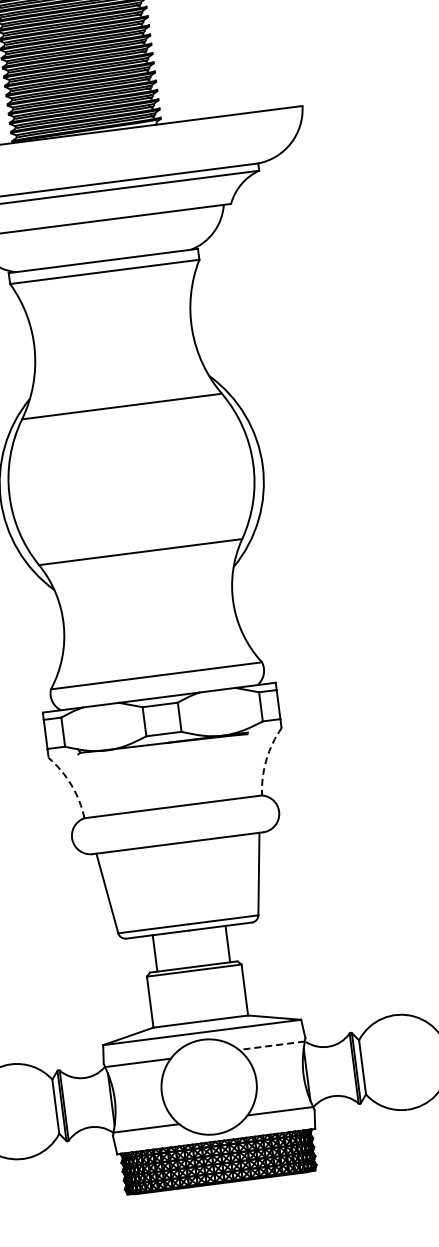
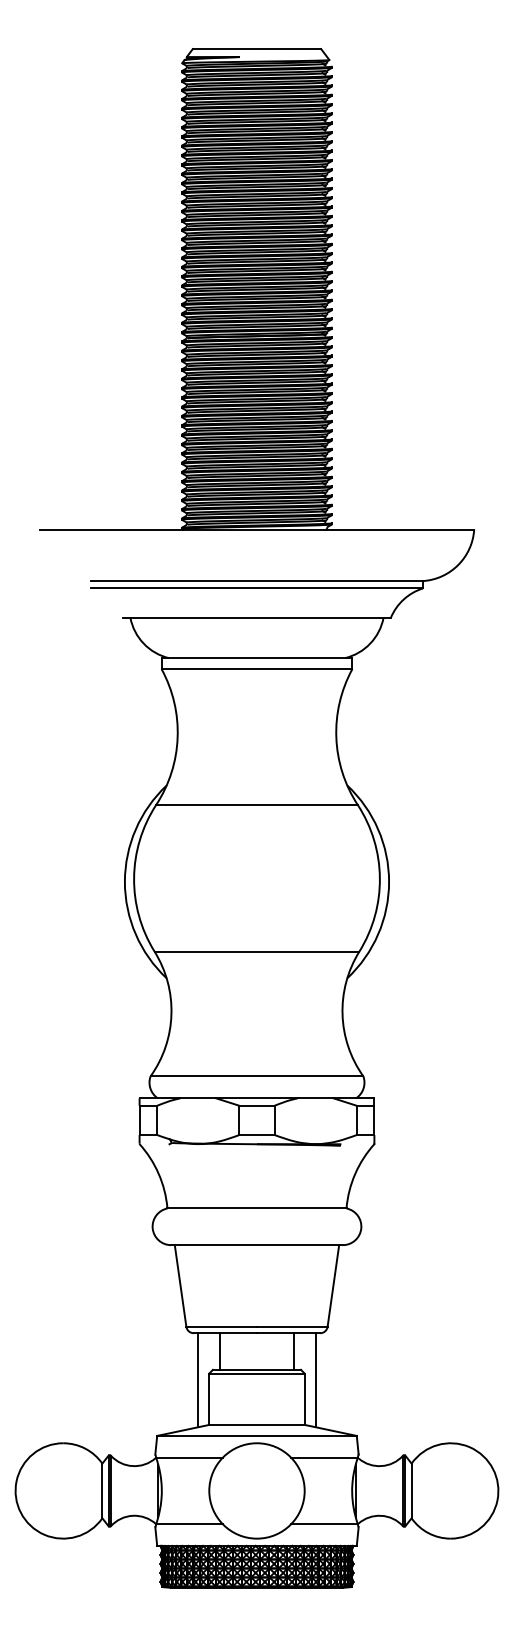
arc: (266, 759) -> (355, 1173), dashed -> solid
arc: (71, 784) -> (158, 1173), dashed -> solid
line: (253, 970) -> (315, 1380), added
line: (137, 984) -> (198, 1380), added
line: (271, 1045) -> (324, 1457), dashed -> solid

